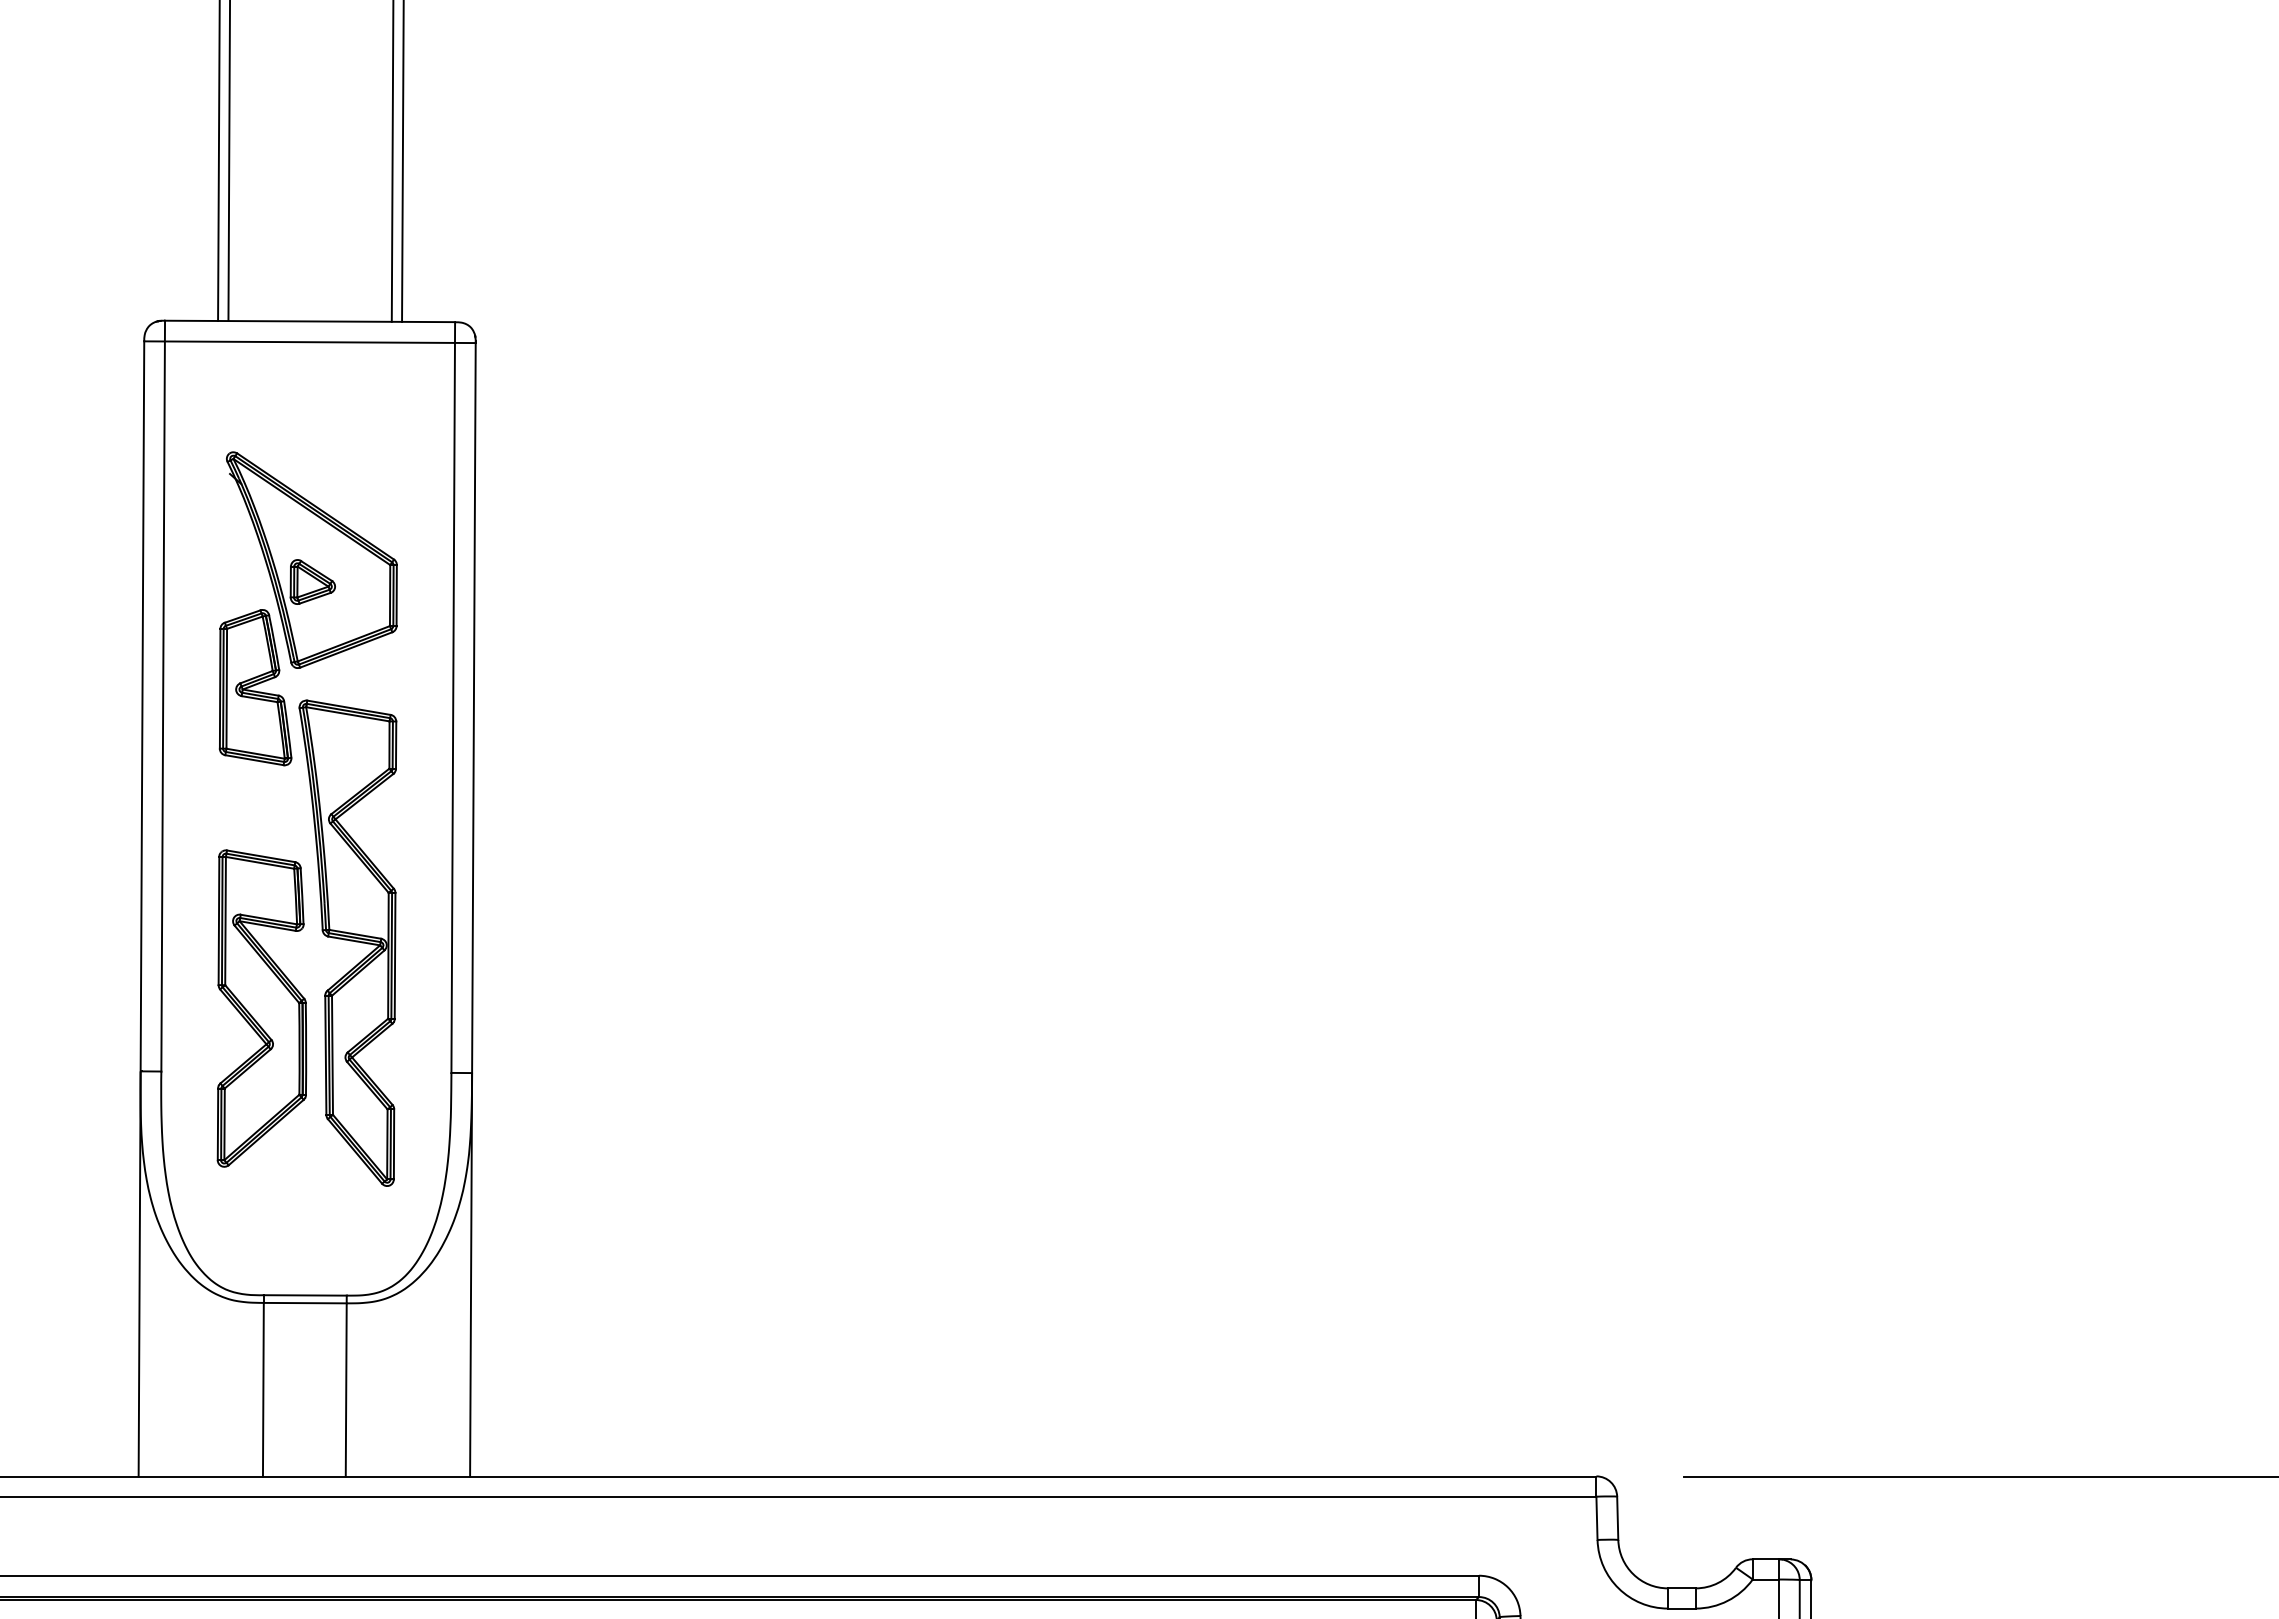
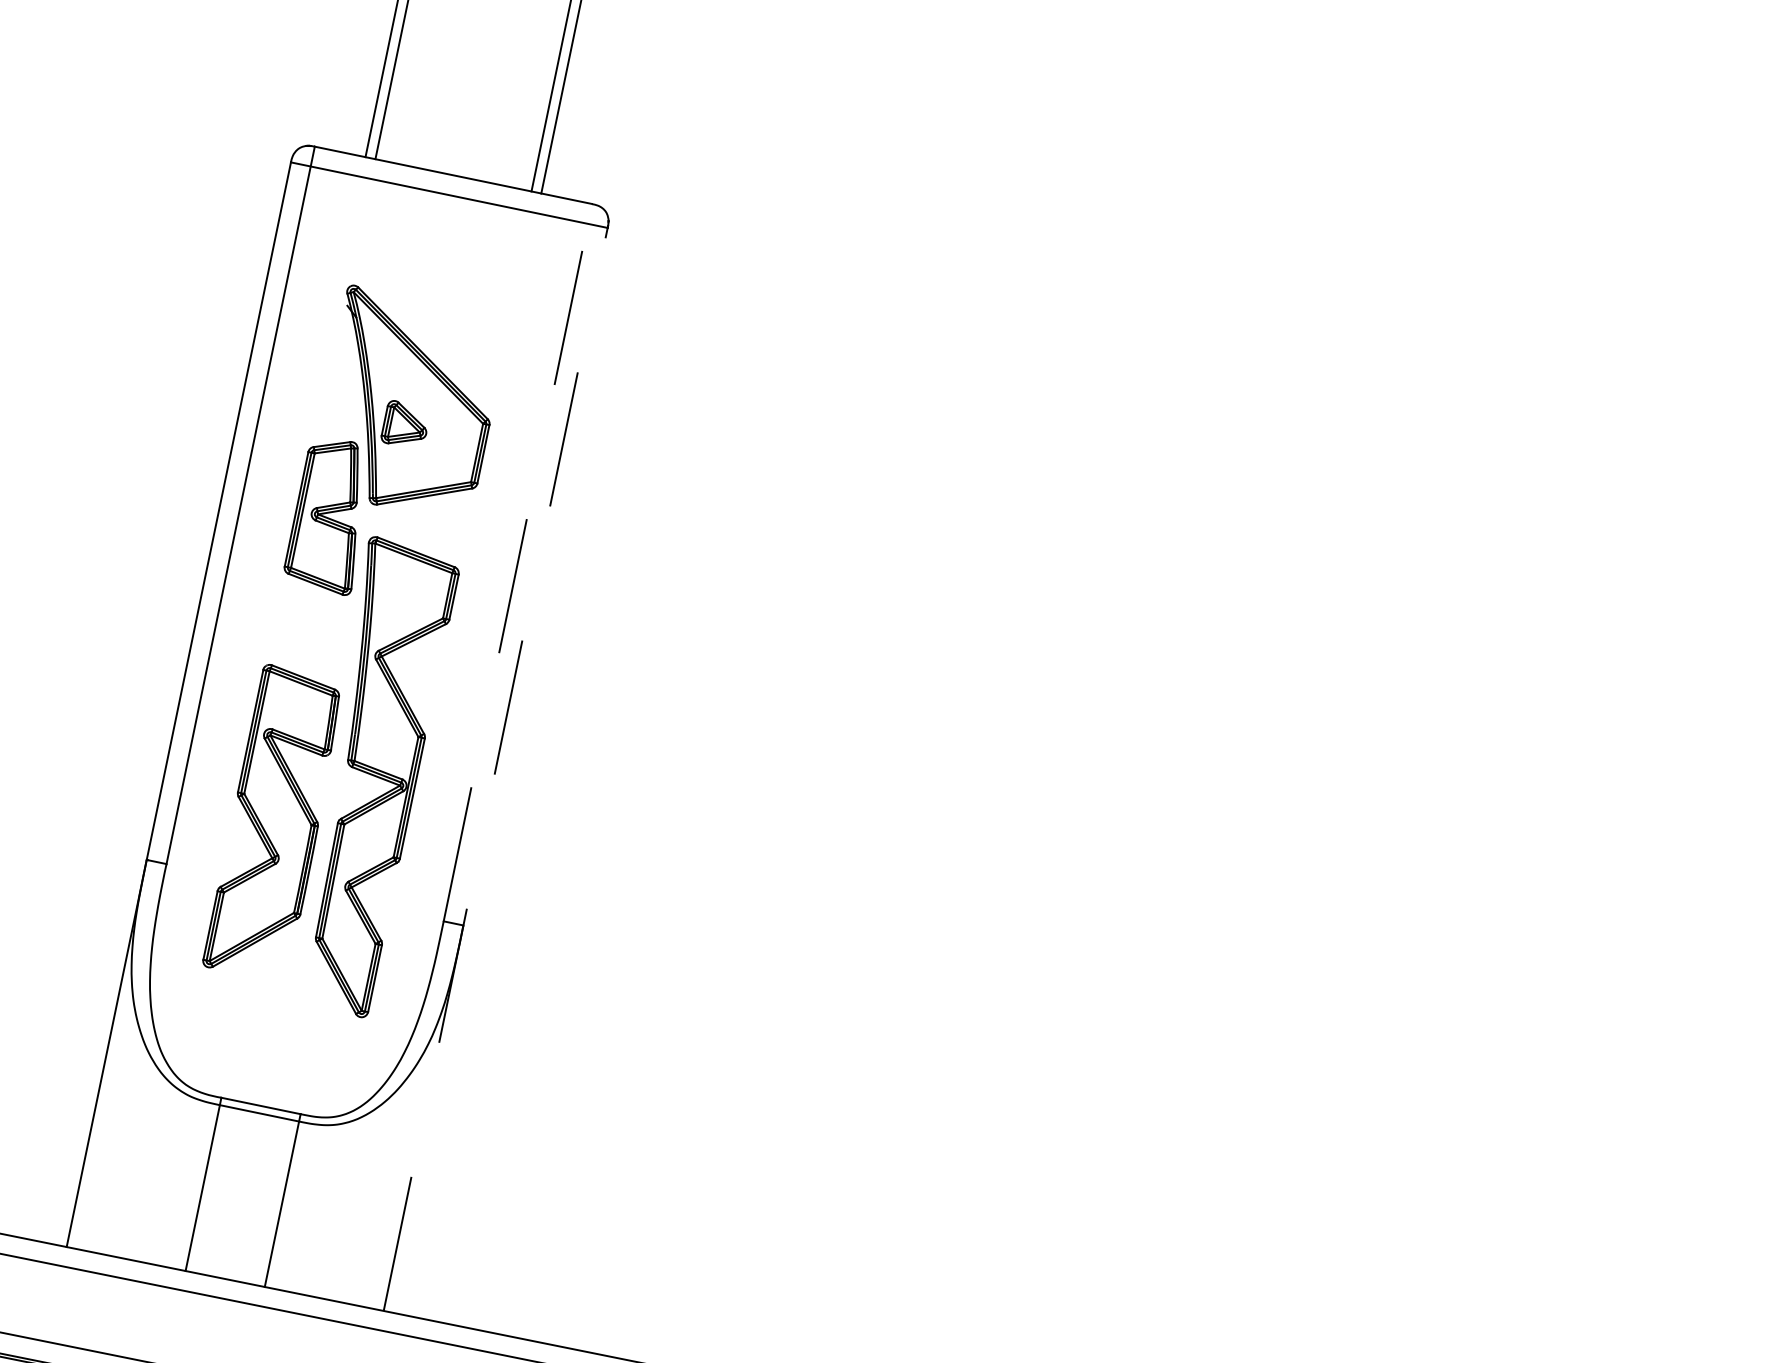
line: (453, 697) -> (518, 562), solid -> dashed
line: (472, 909) -> (495, 769), solid -> dashed

